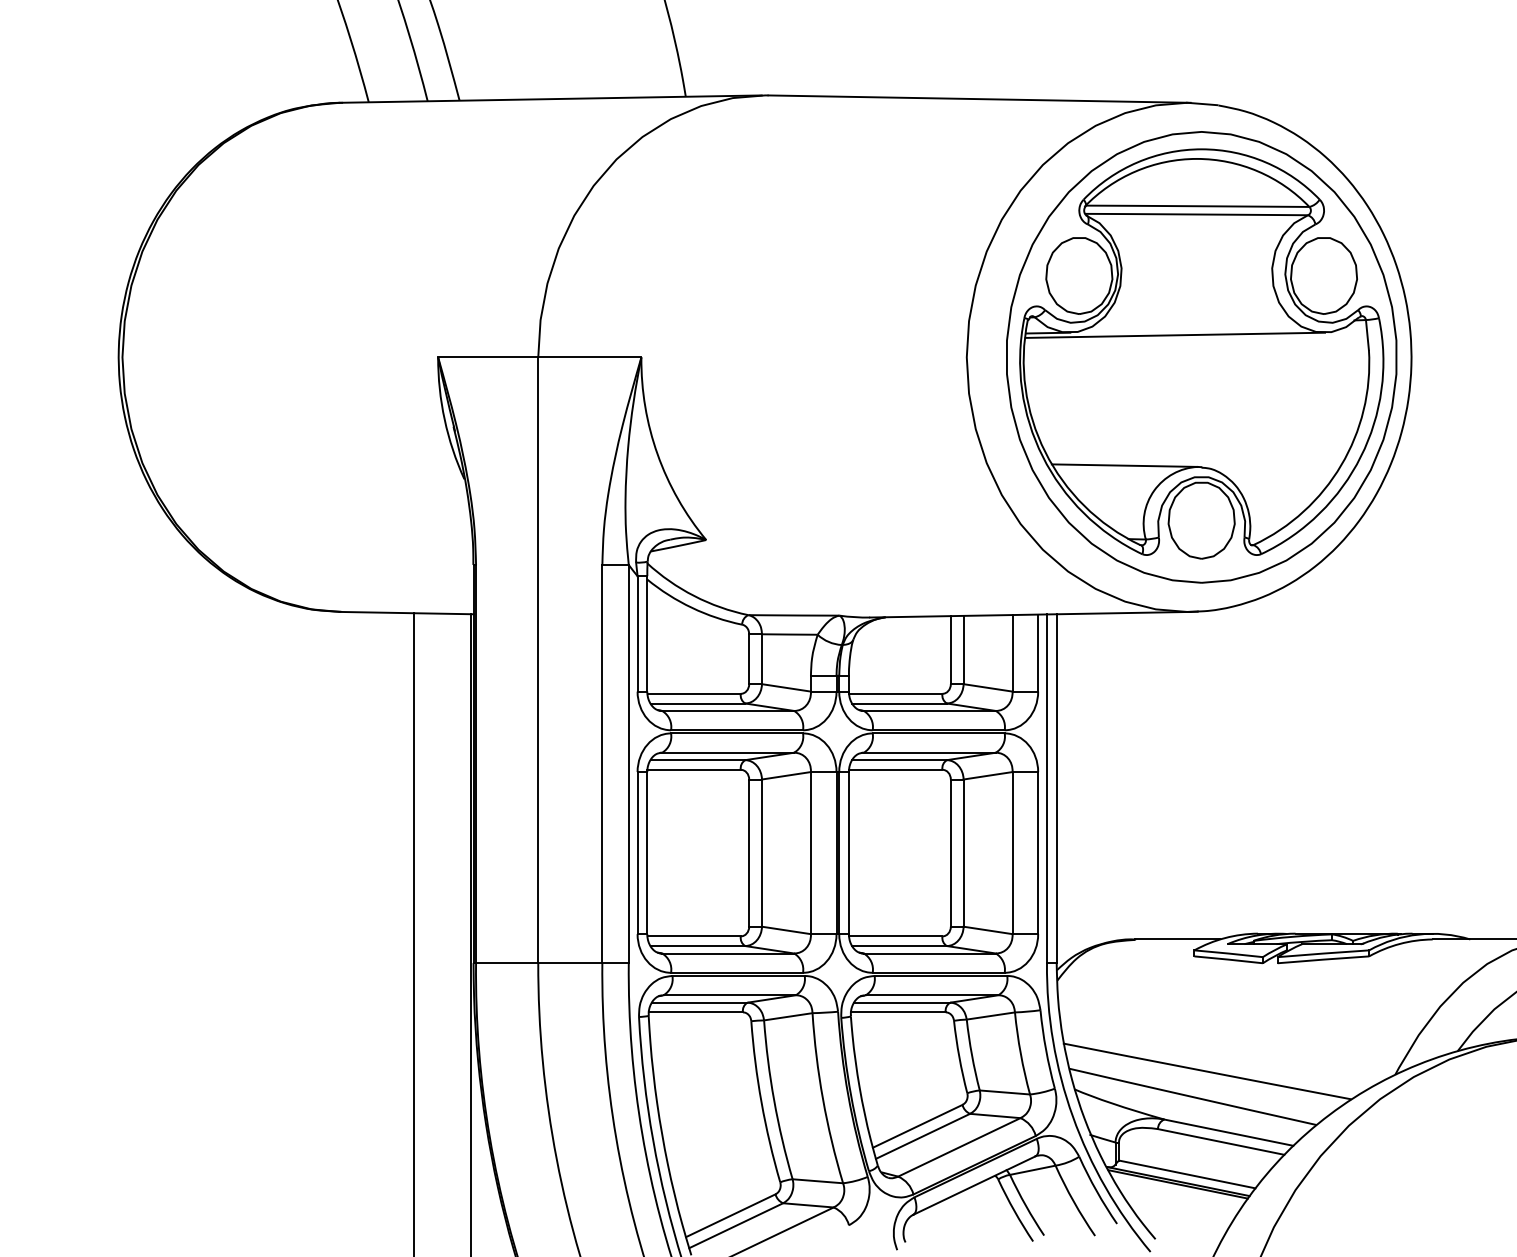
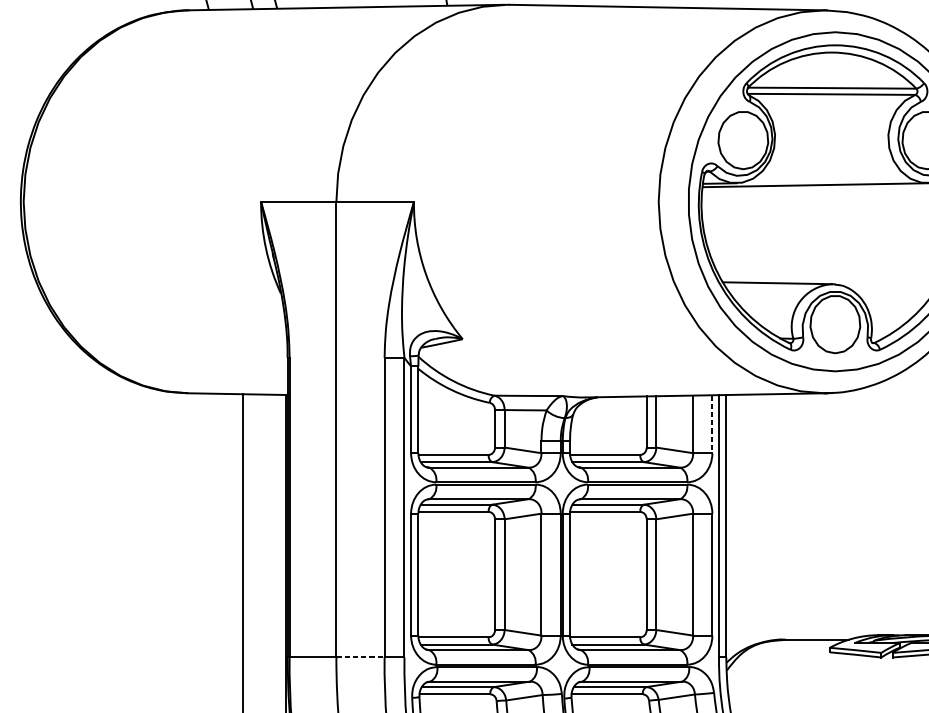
line: (1038, 653) -> (712, 424), solid -> dashed
line: (570, 963) -> (360, 657), solid -> dashed

